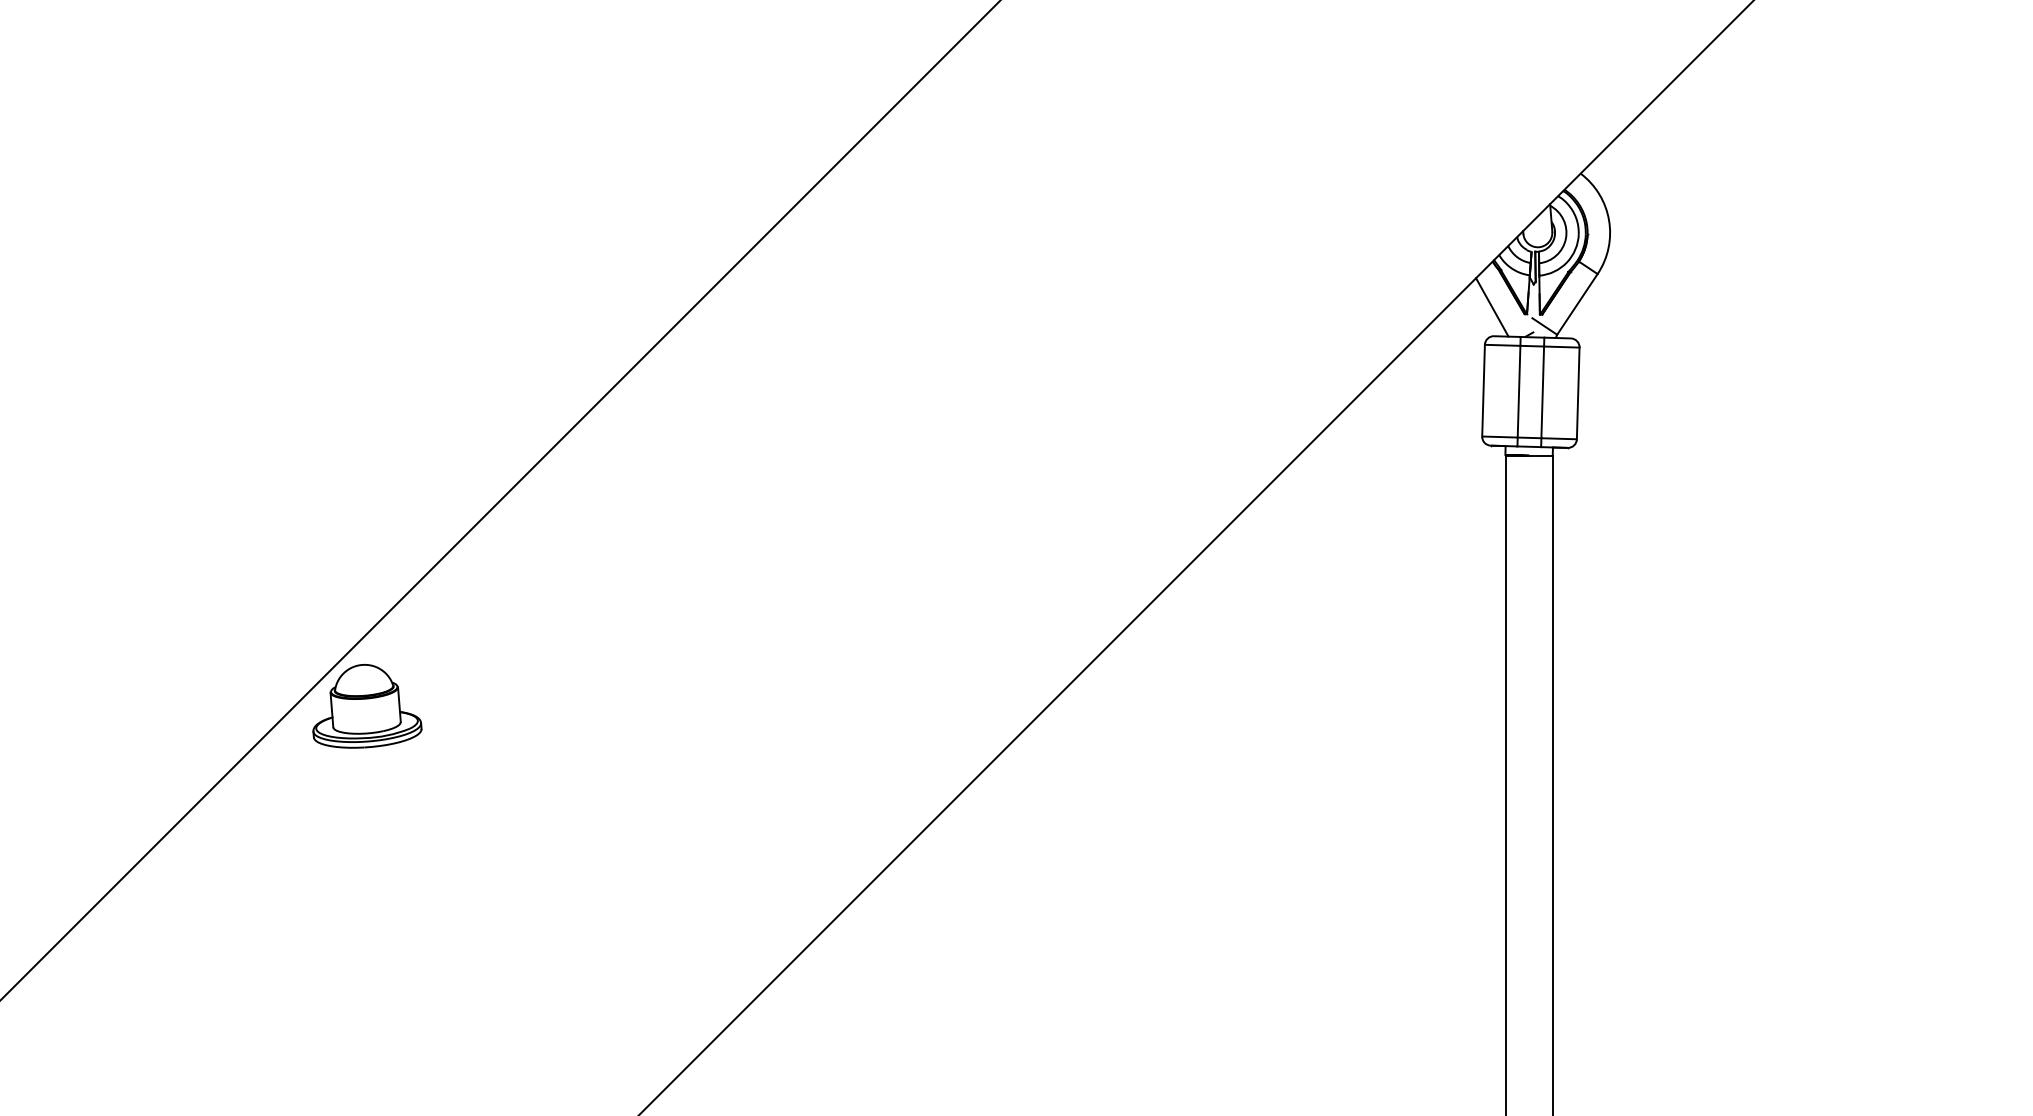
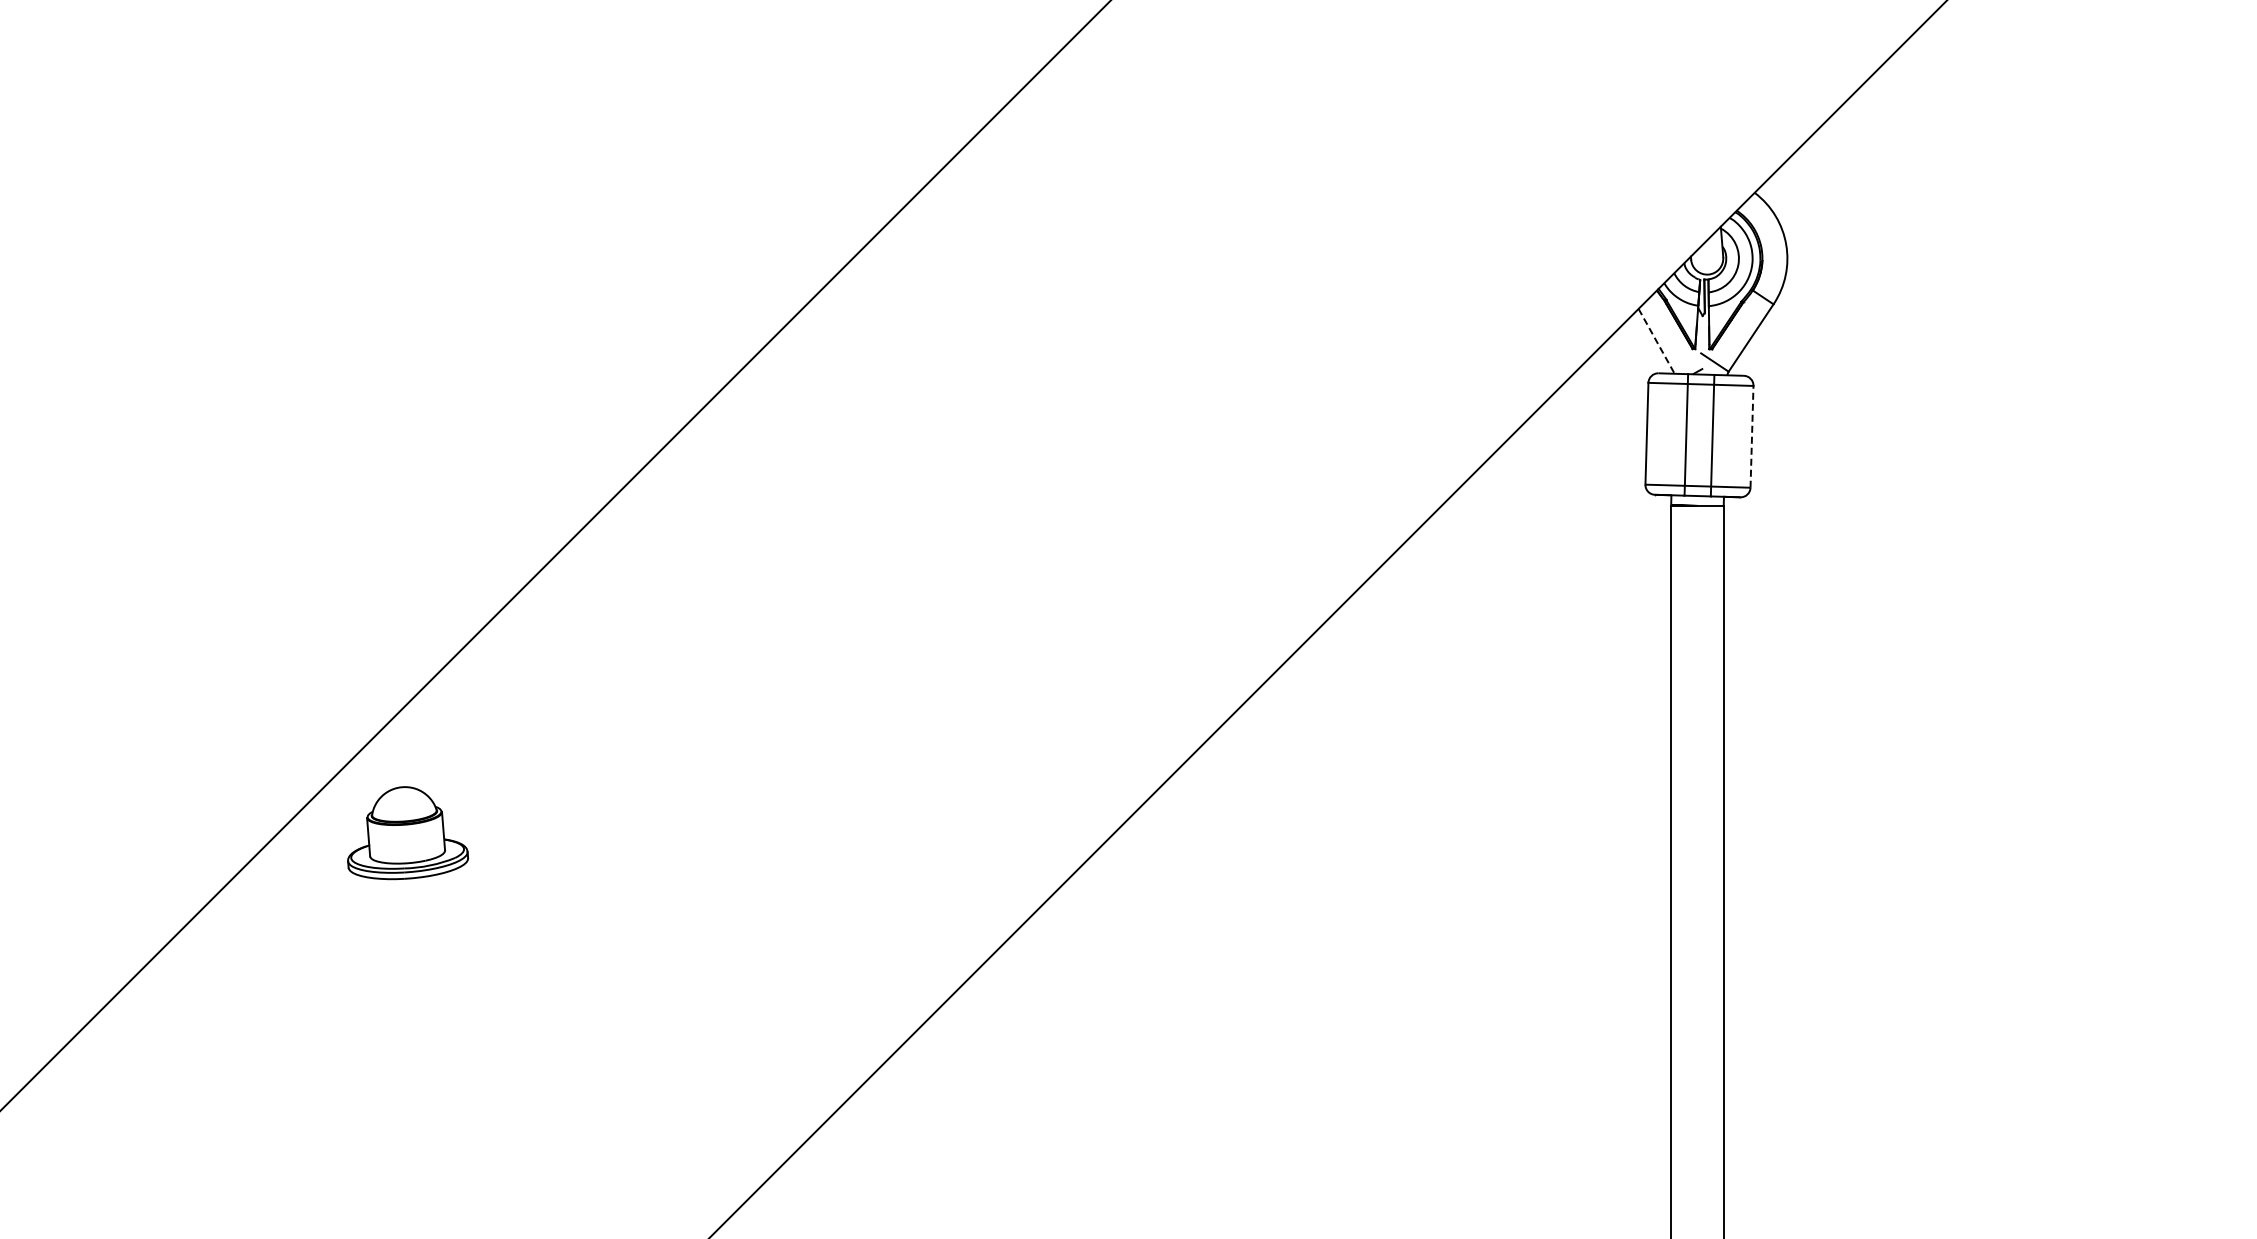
line: (1492, 307) -> (1656, 341), solid -> dashed
line: (1578, 393) -> (1752, 436), solid -> dashed
part: (367, 706) -> (408, 833), moved

